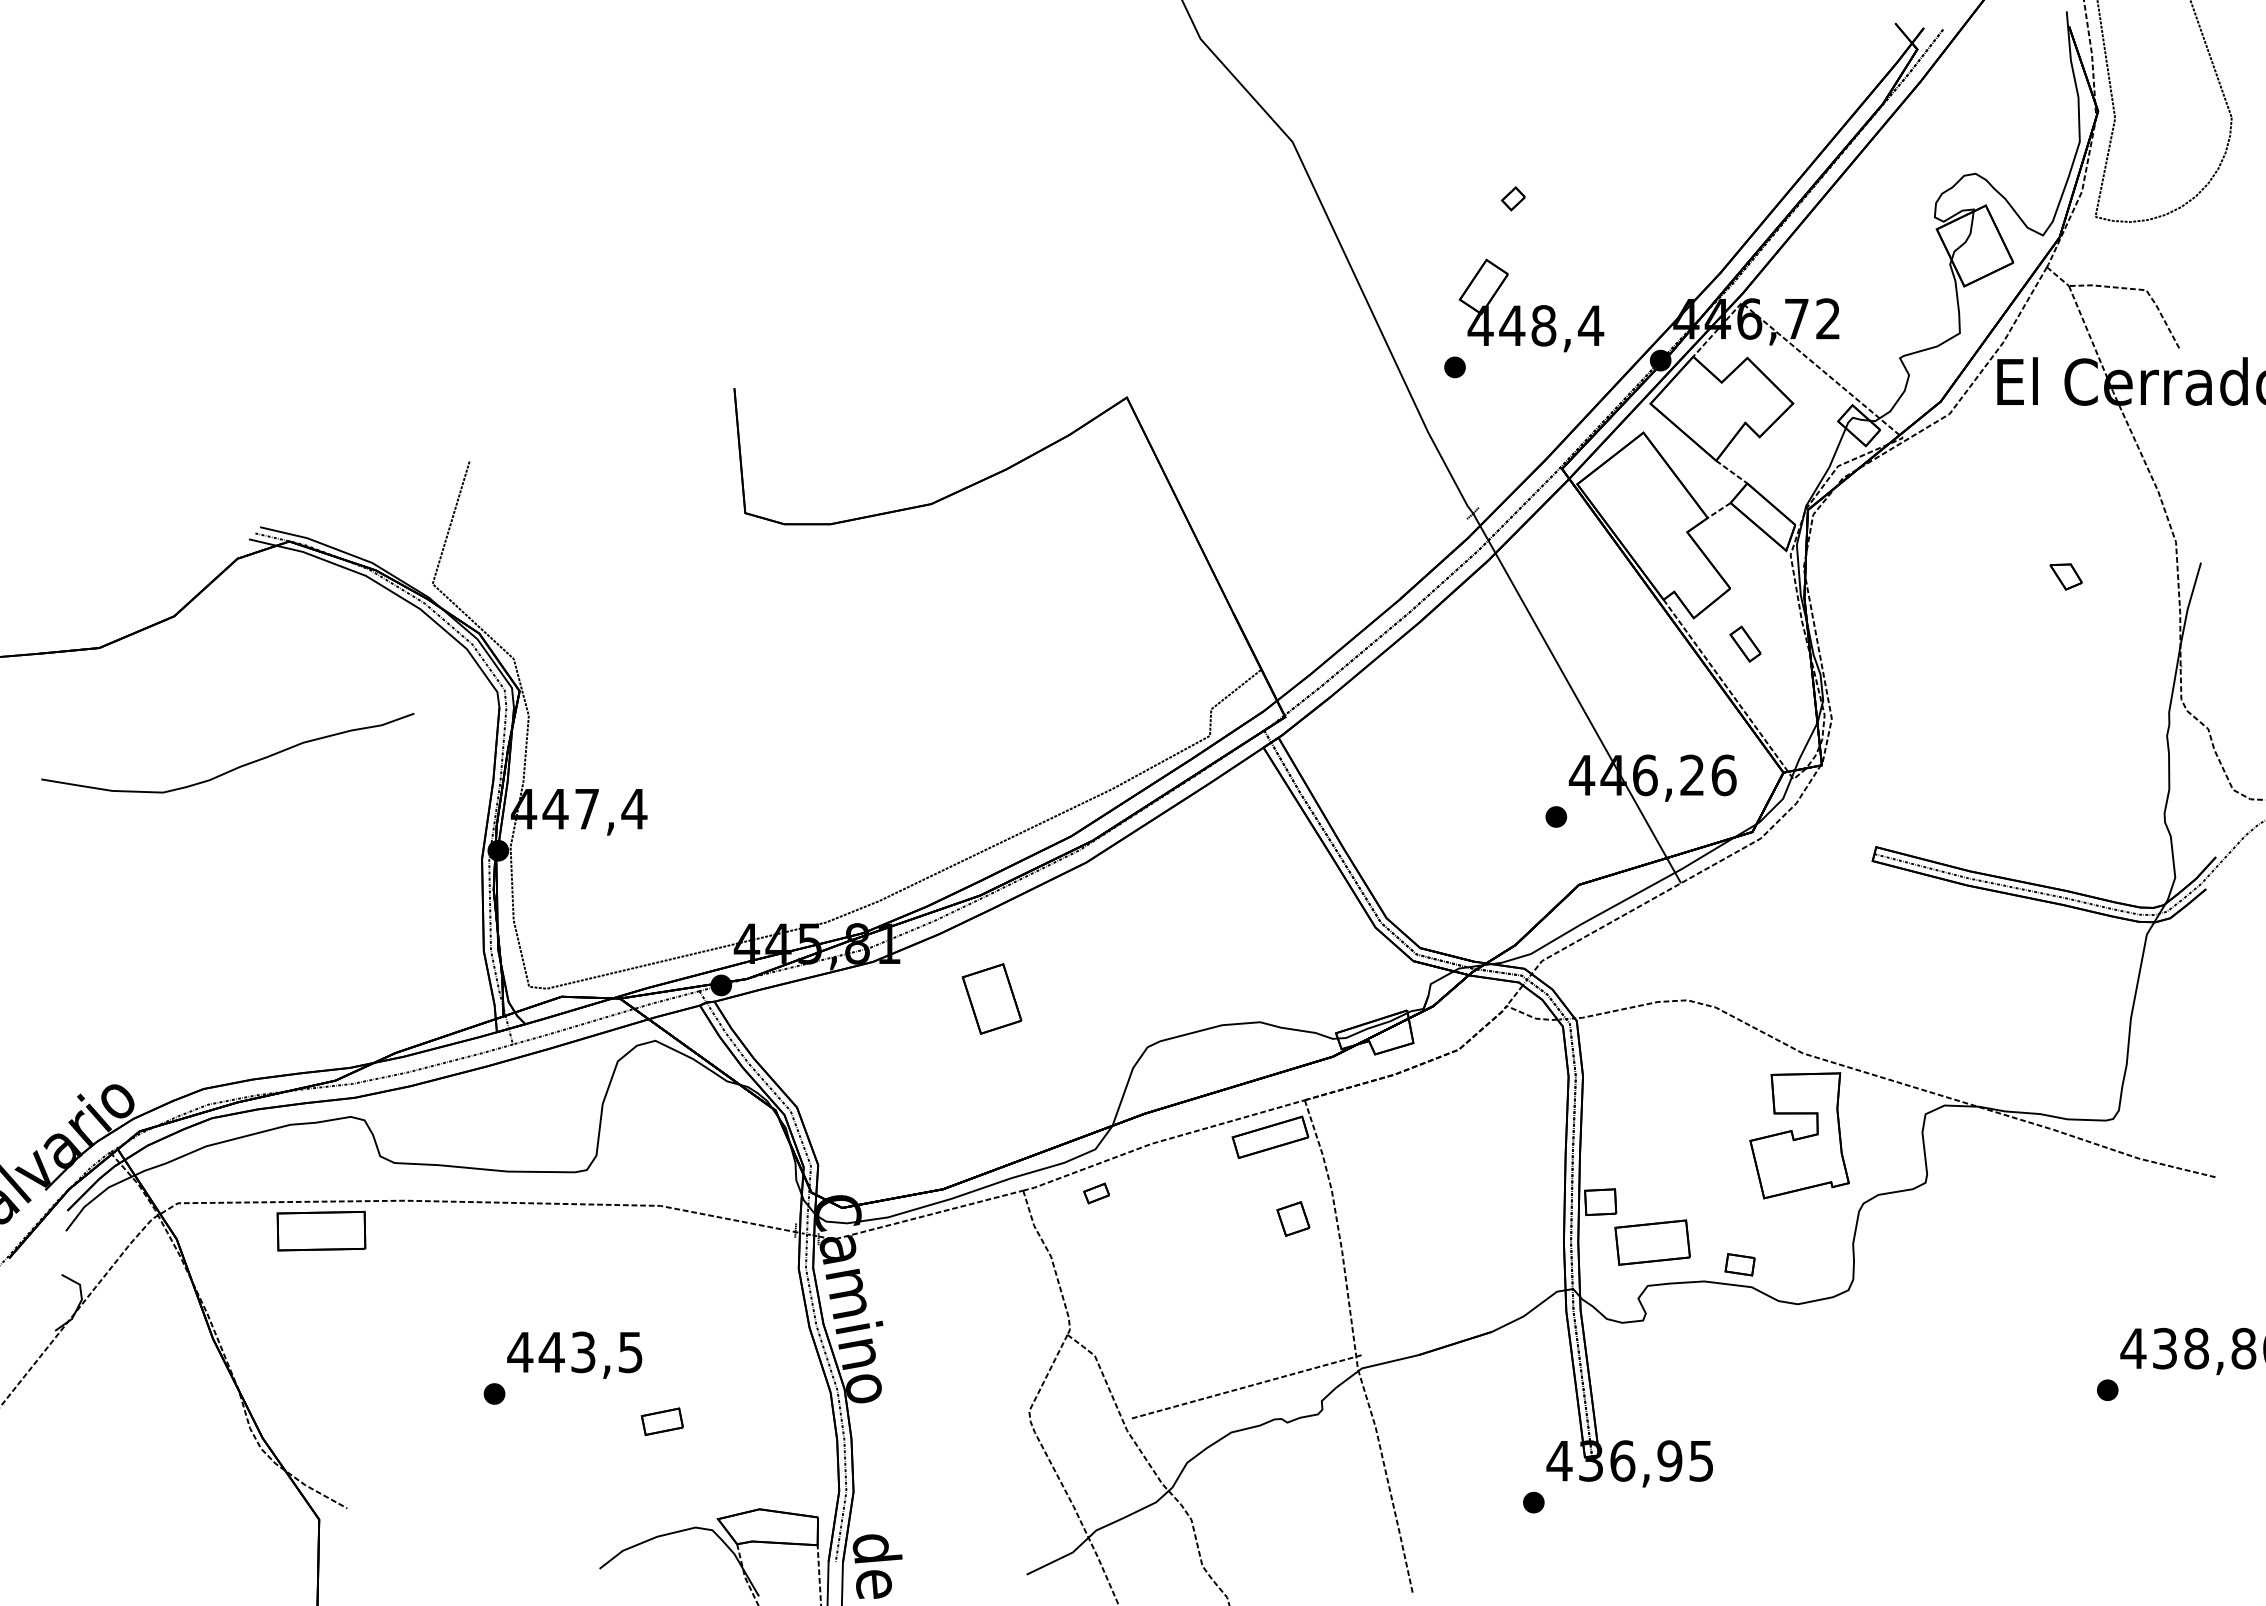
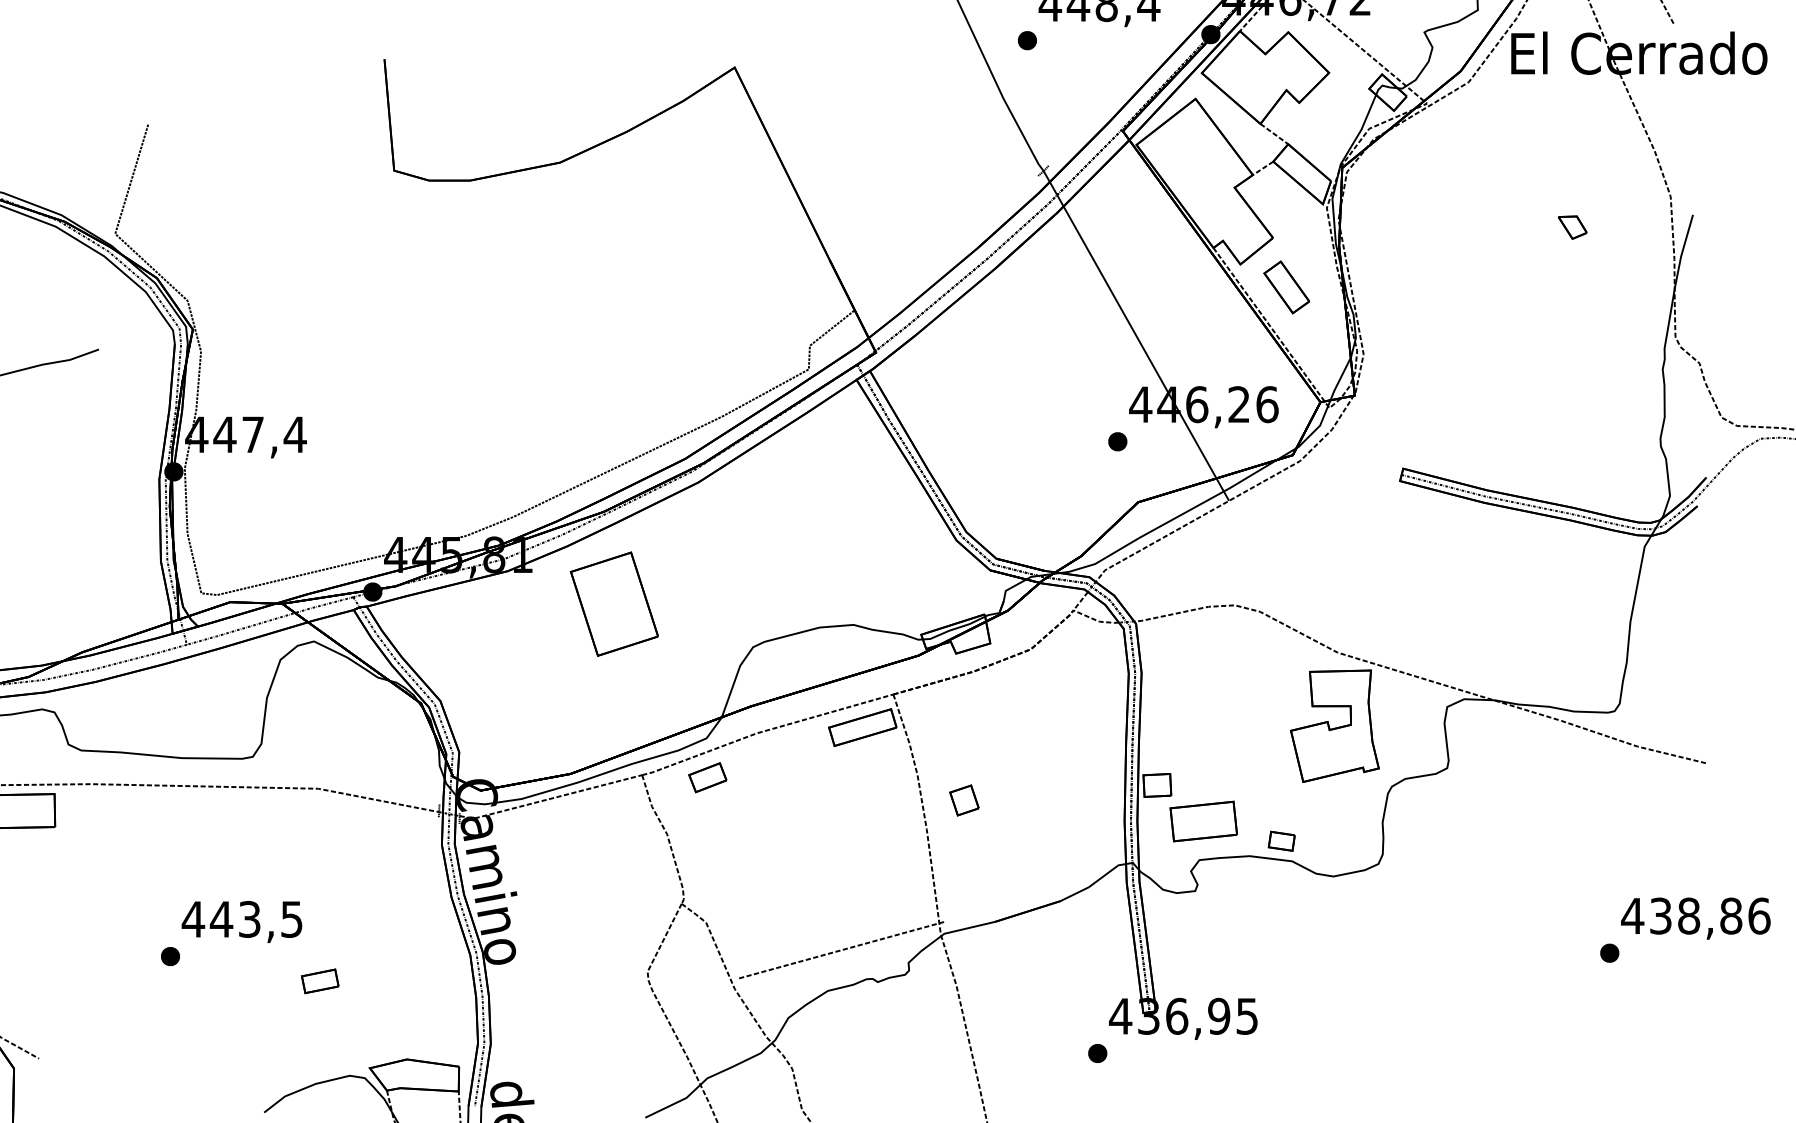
part: (1745, 644) -> (1286, 287), size x1.67
part: (991, 998) -> (613, 603), size x1.67
part: (1096, 1193) -> (707, 777), size x1.67
part: (1293, 1218) -> (964, 800), moved

